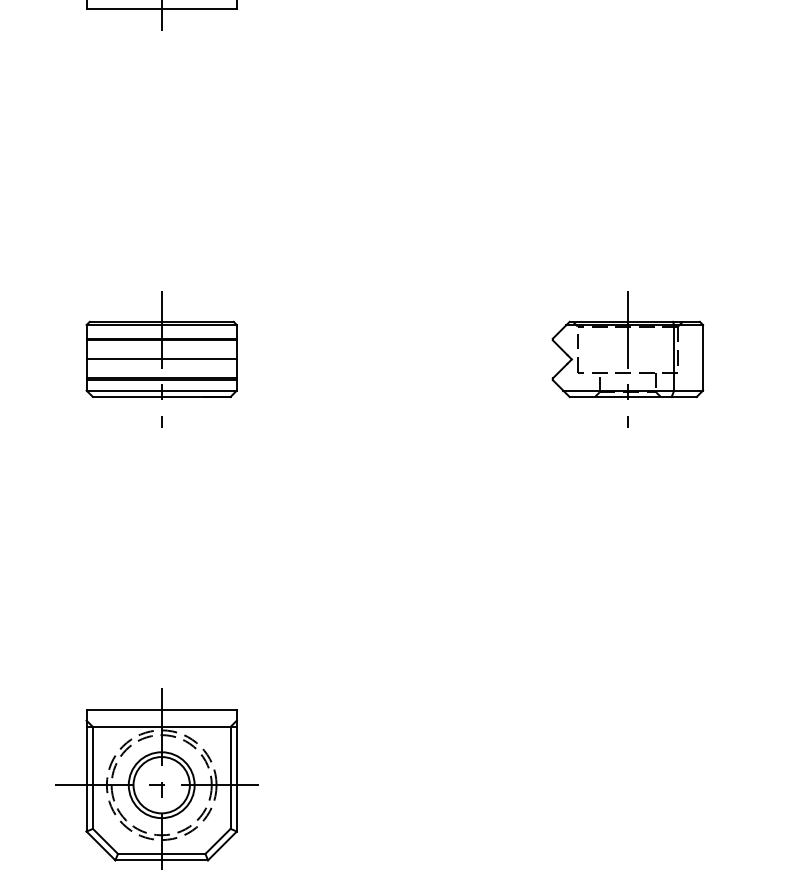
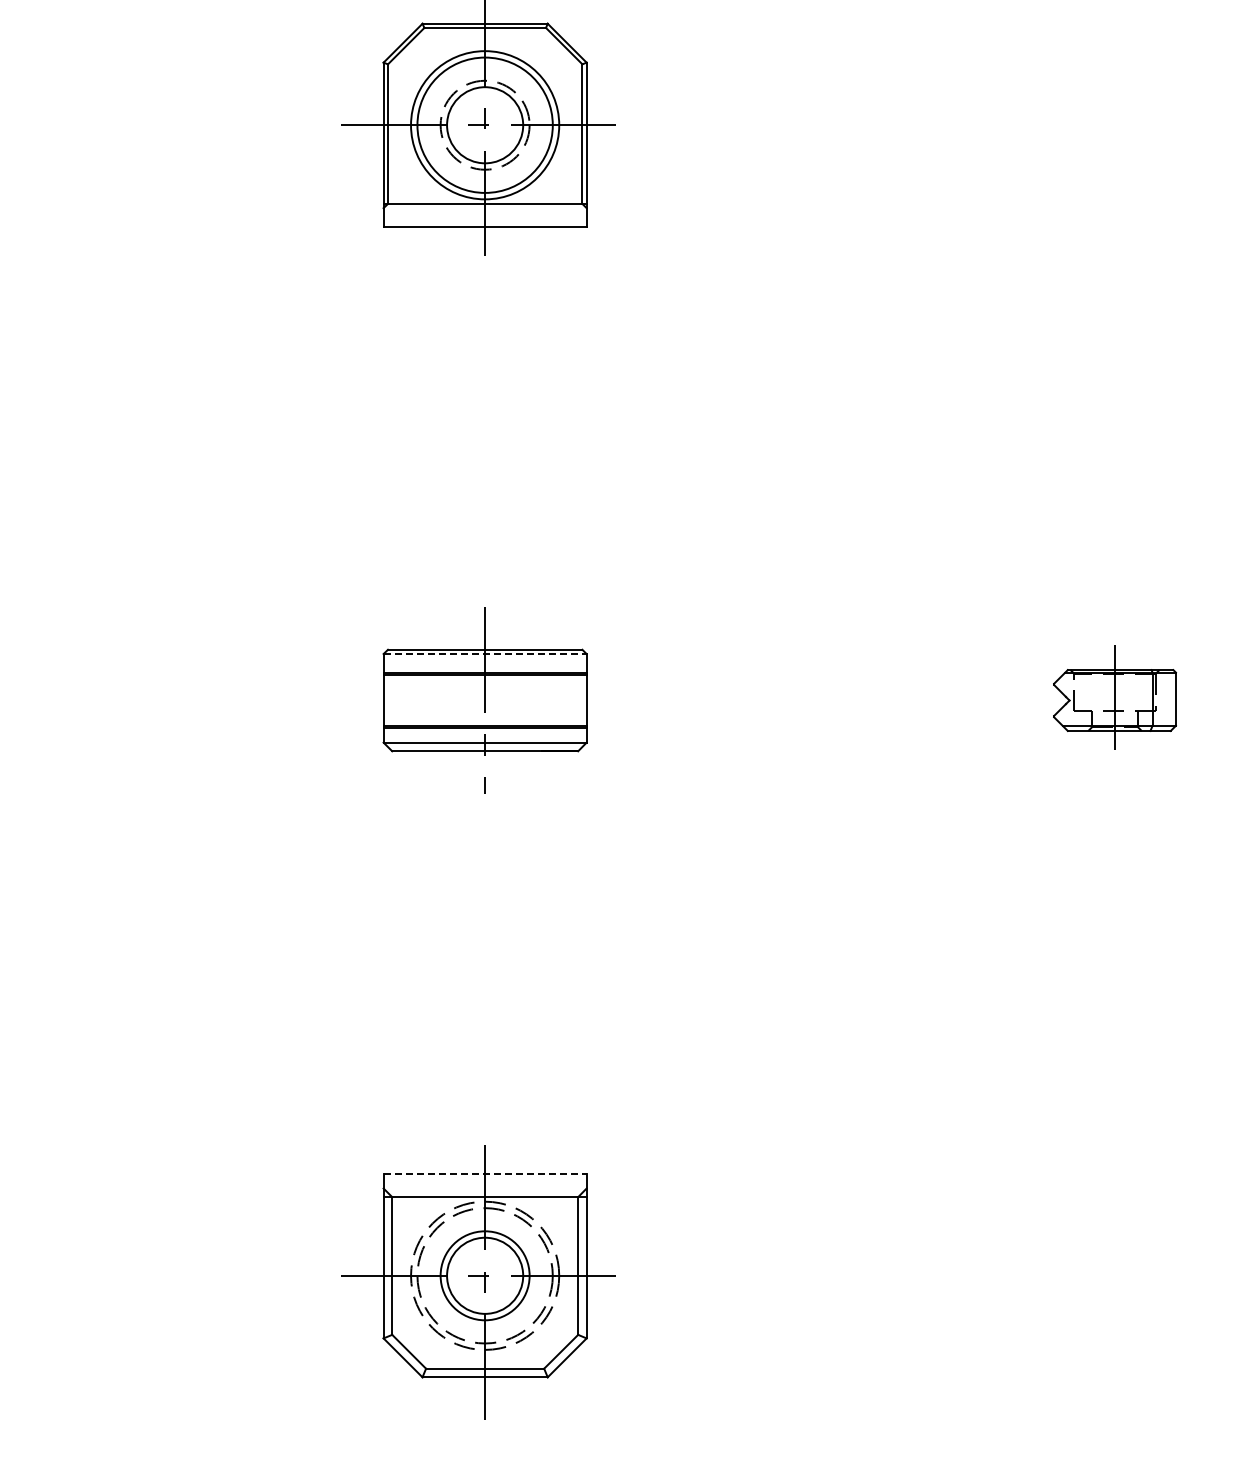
line: (161, 325) -> (485, 654), solid -> dashed
line: (161, 359) -> (484, 700), removed
part: (627, 359) -> (1114, 700), size x0.6
line: (161, 710) -> (485, 1174), solid -> dashed

